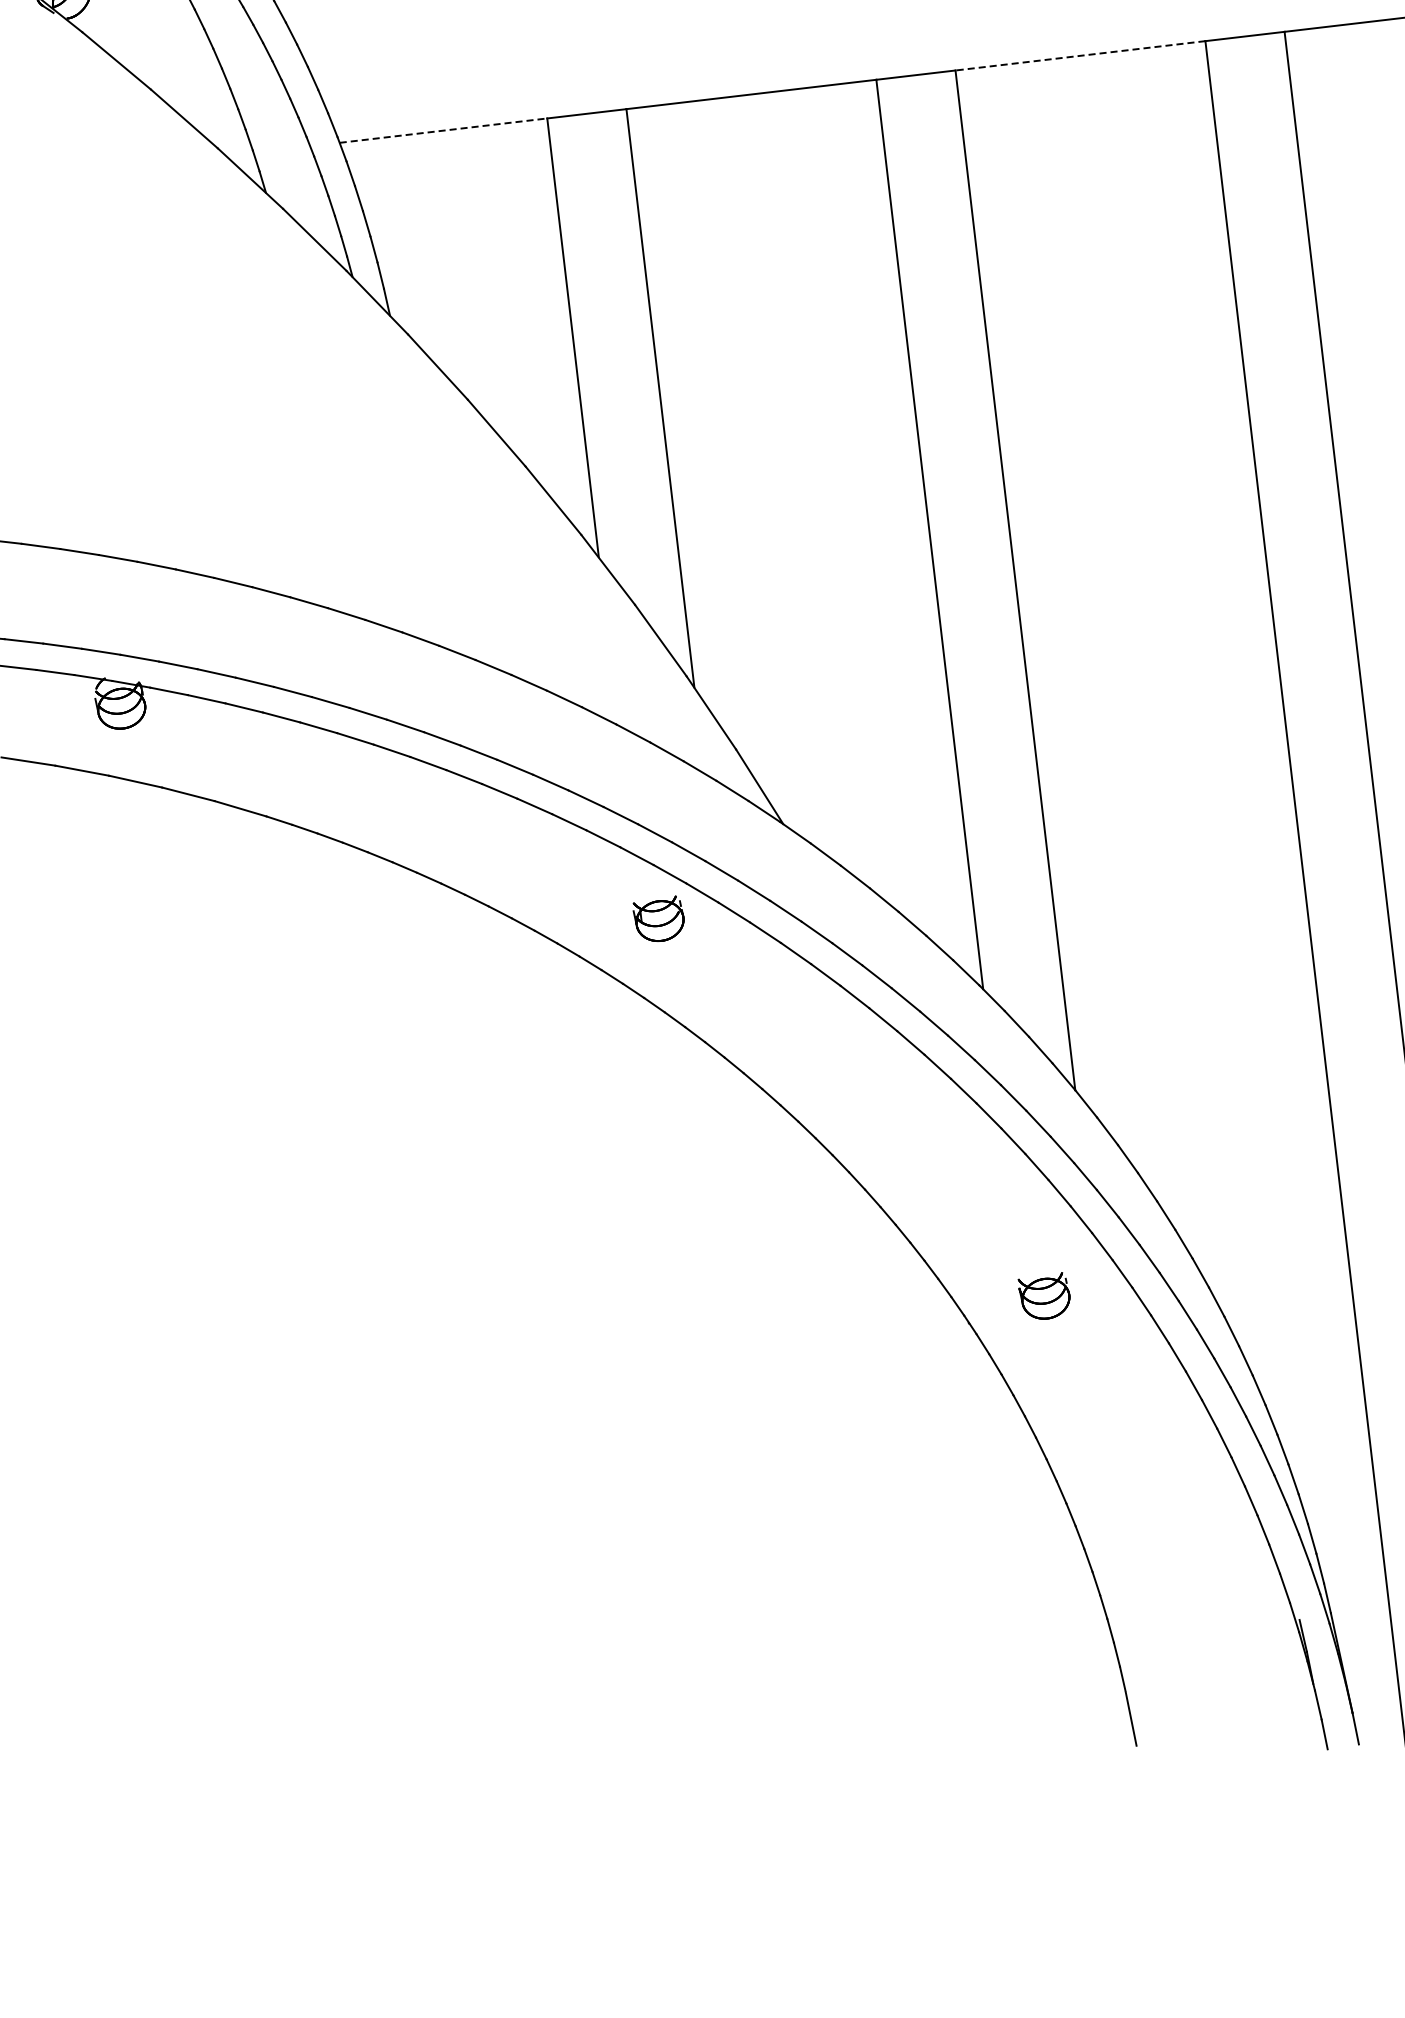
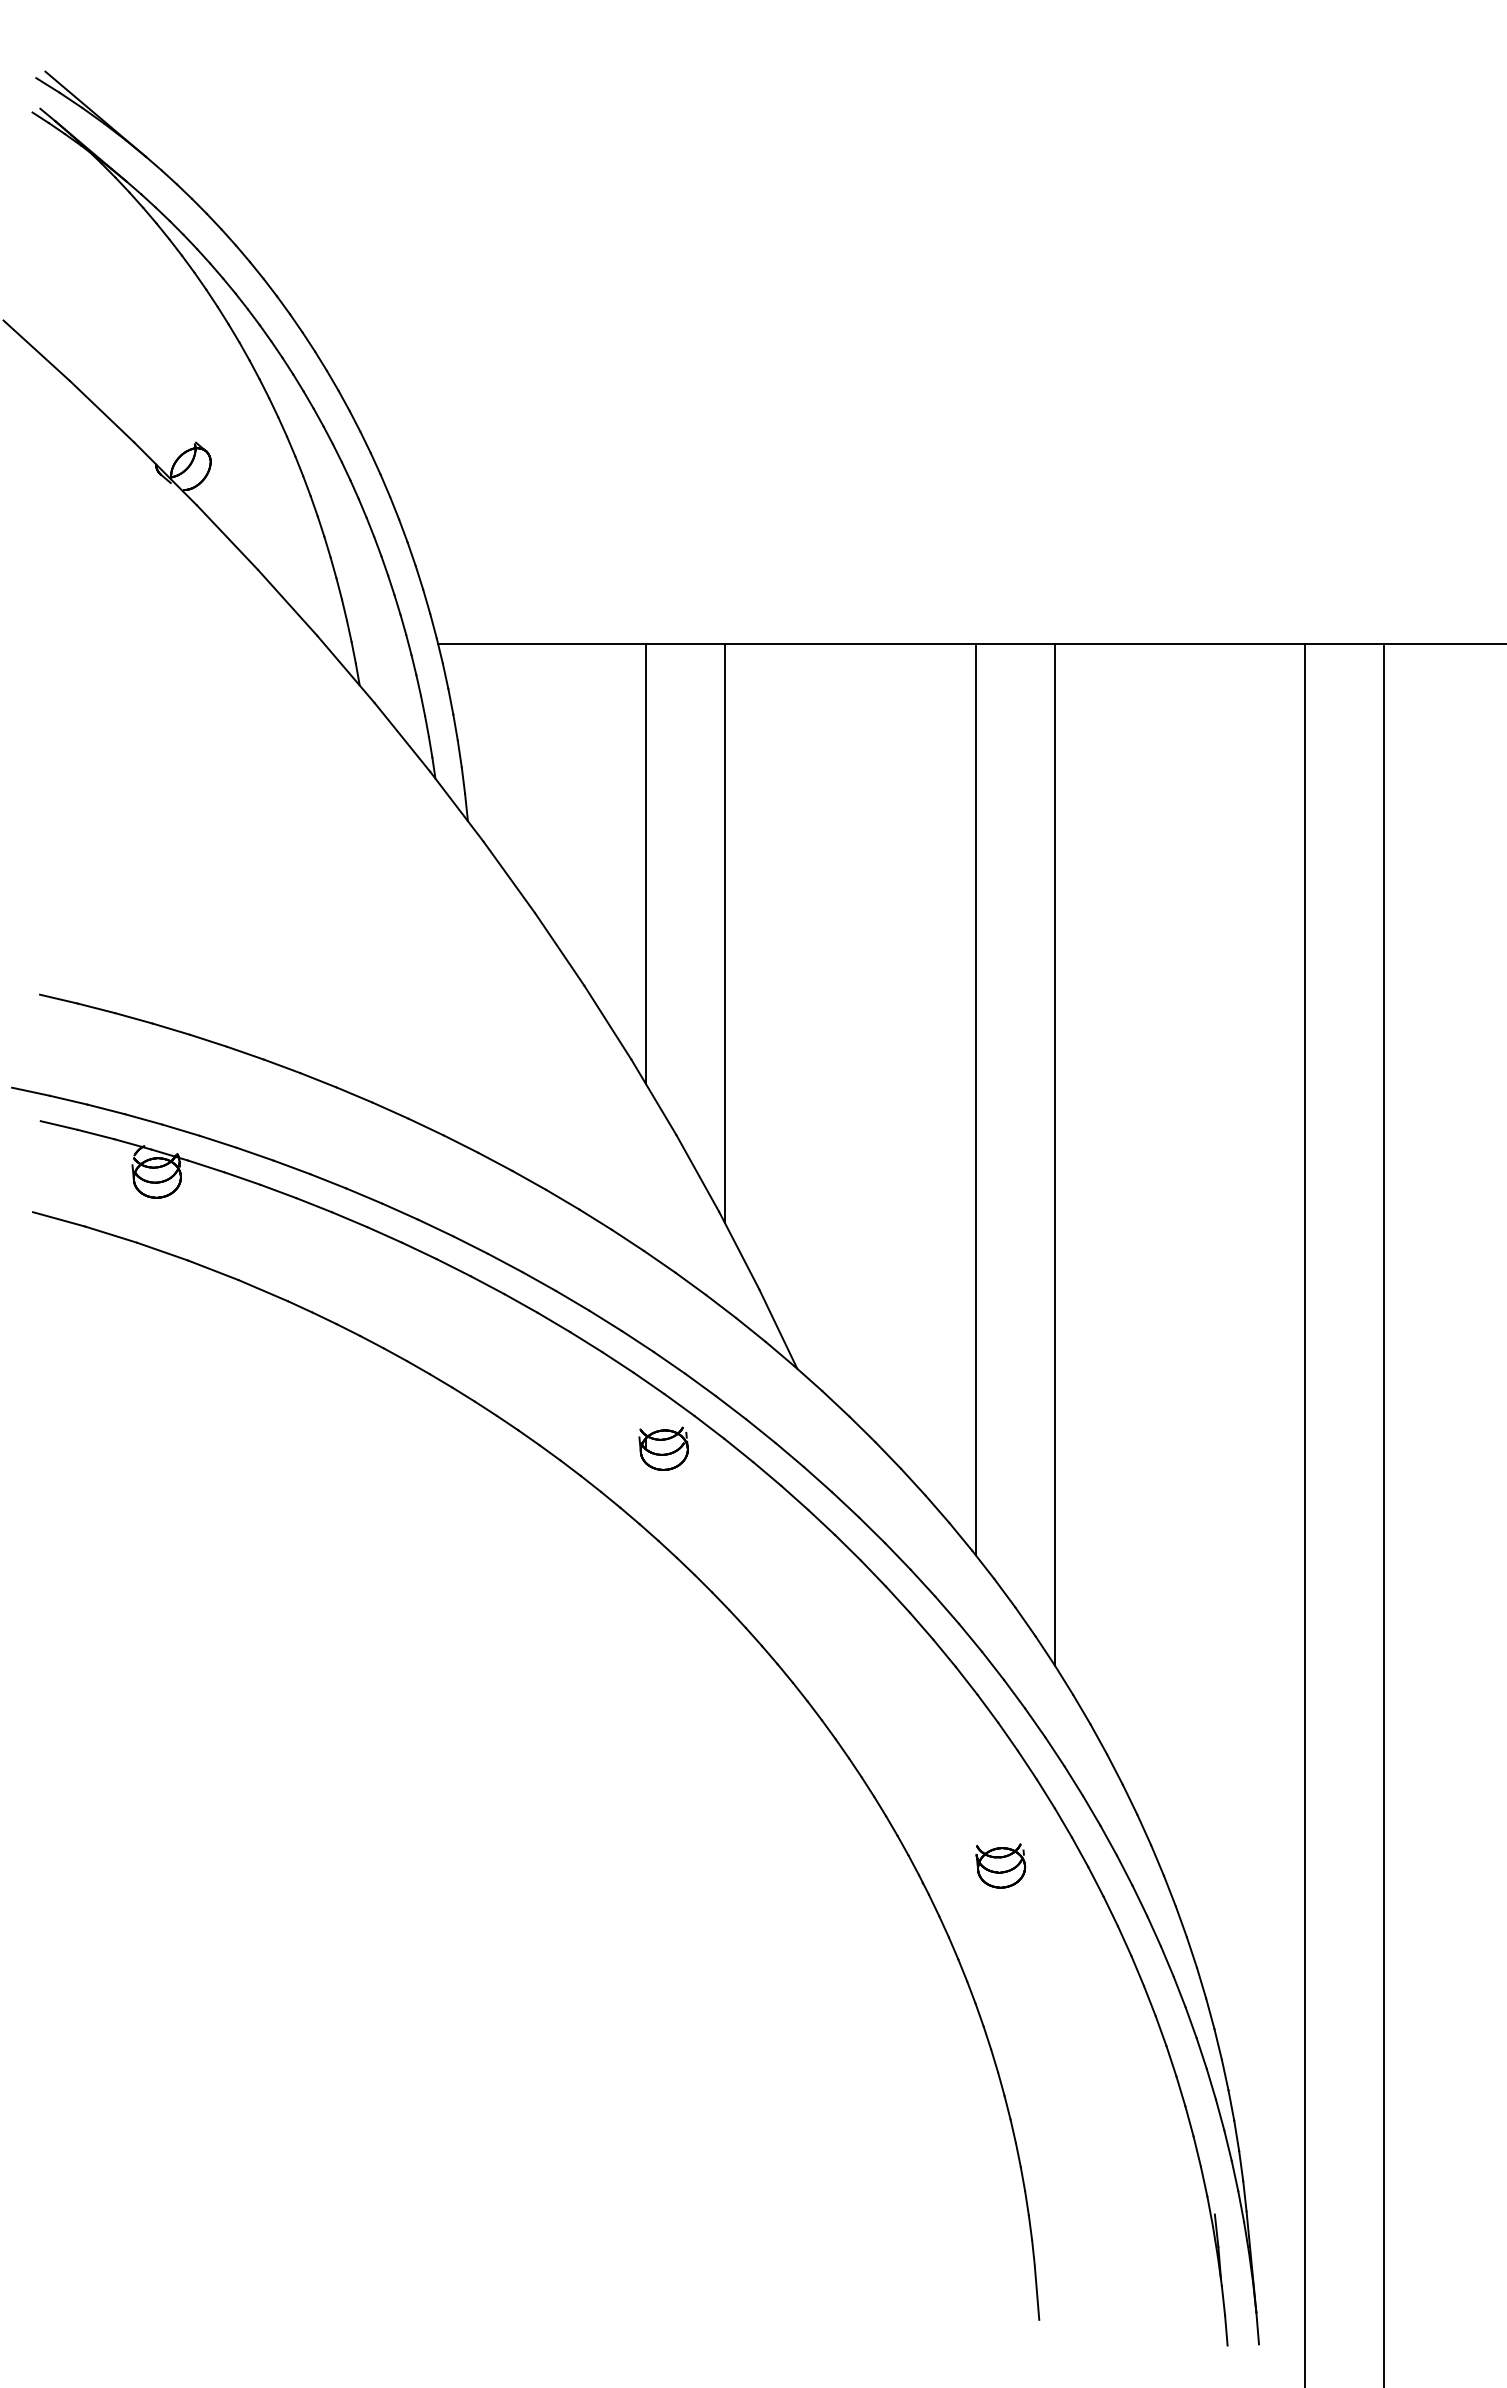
line: (1080, 55) -> (1179, 644), dashed -> solid
line: (443, 130) -> (542, 644), dashed -> solid

